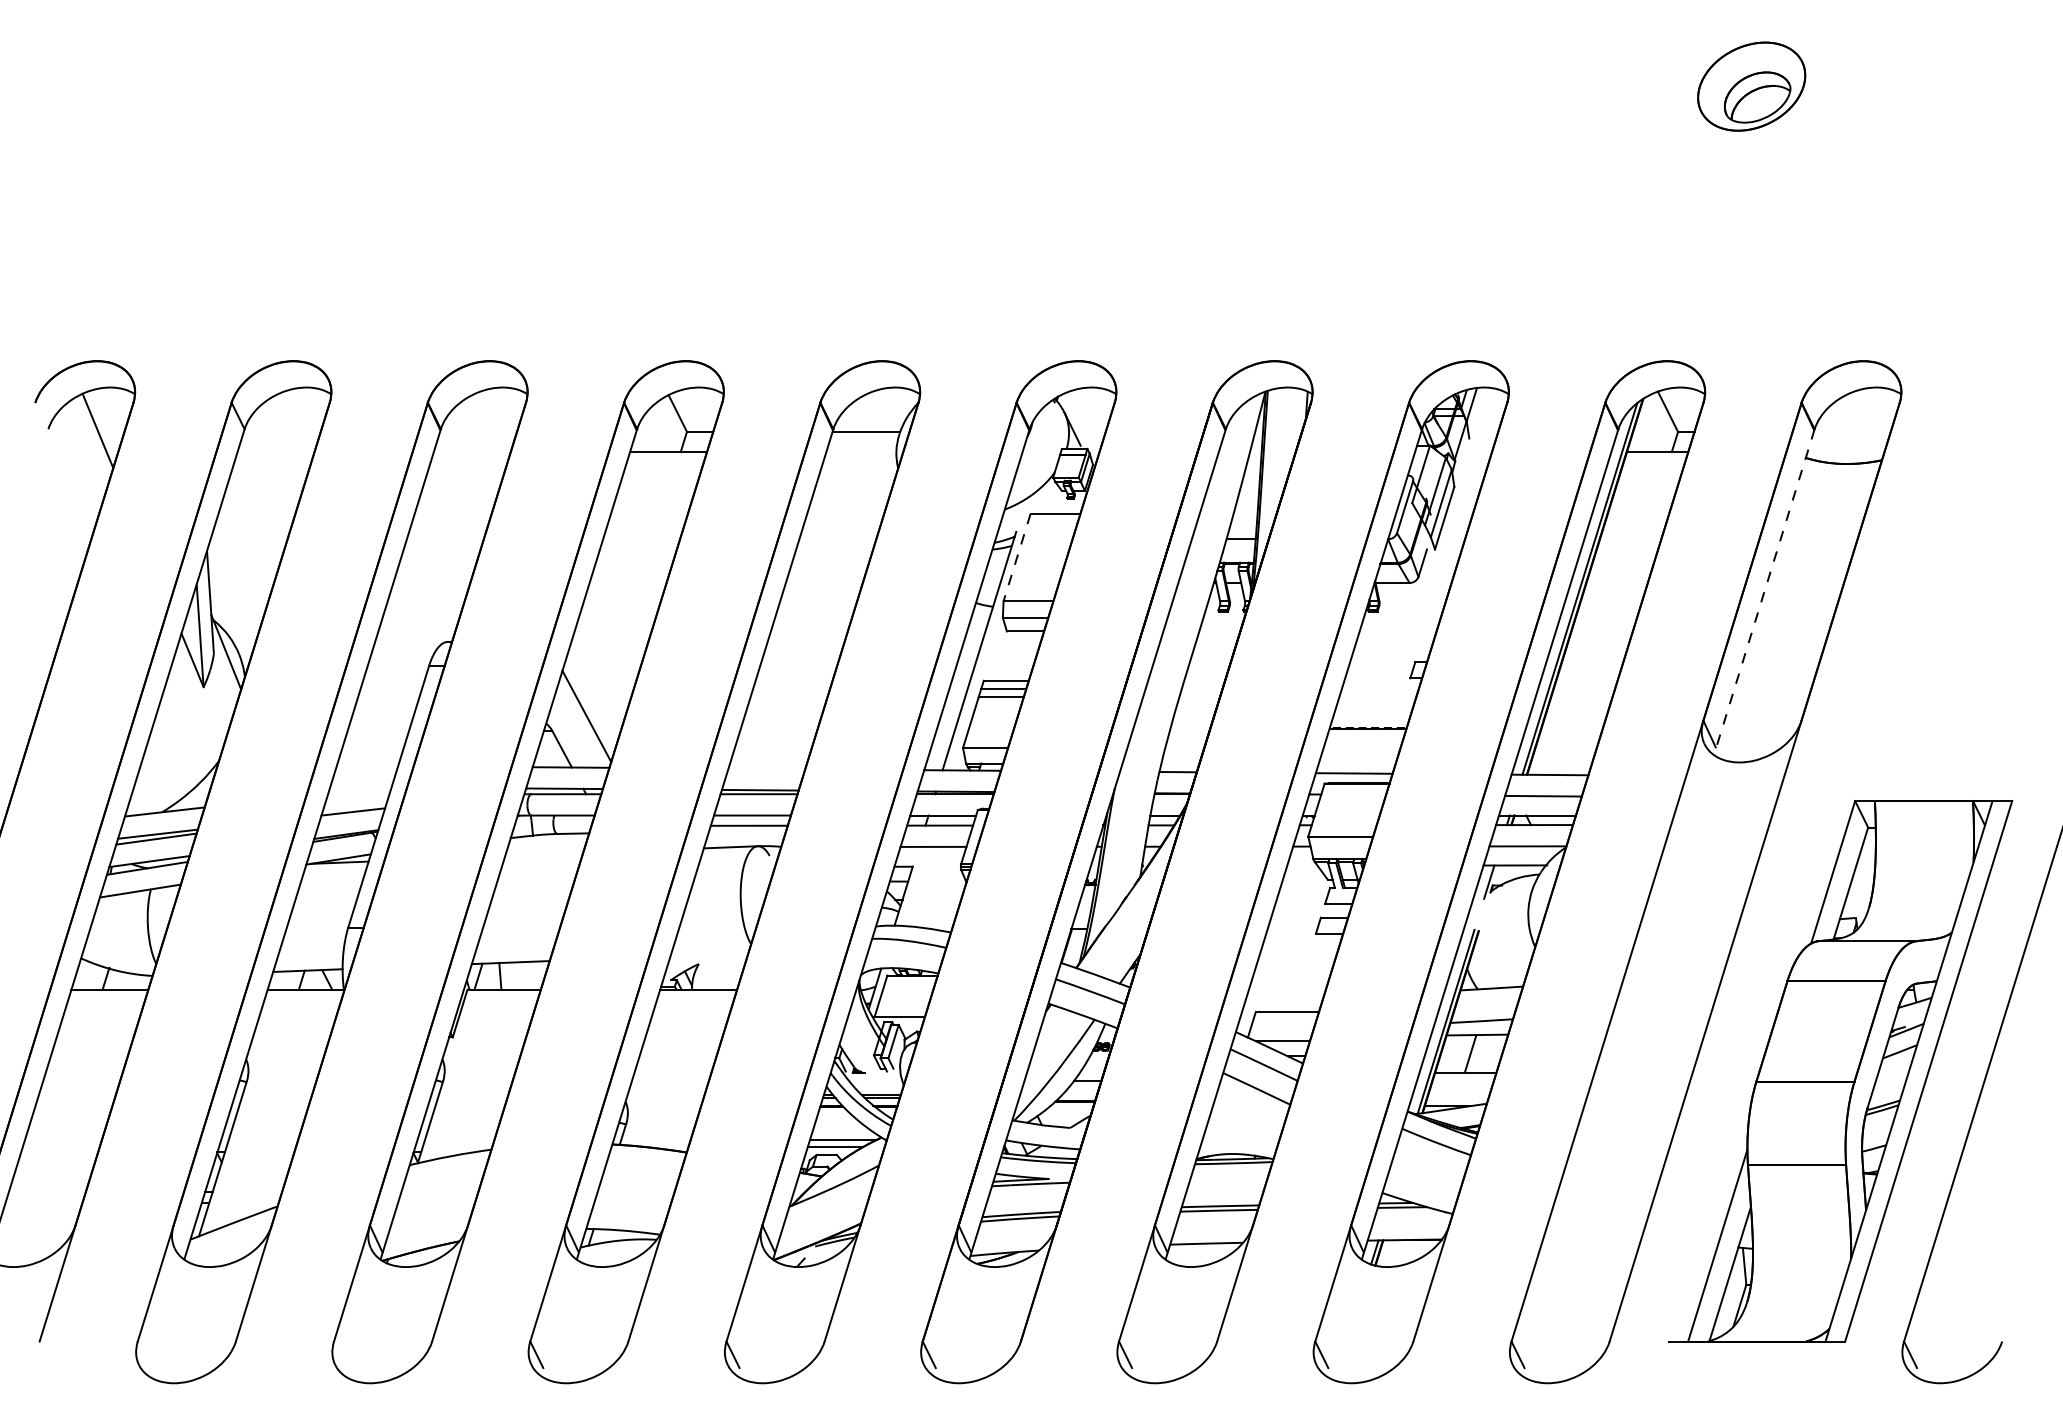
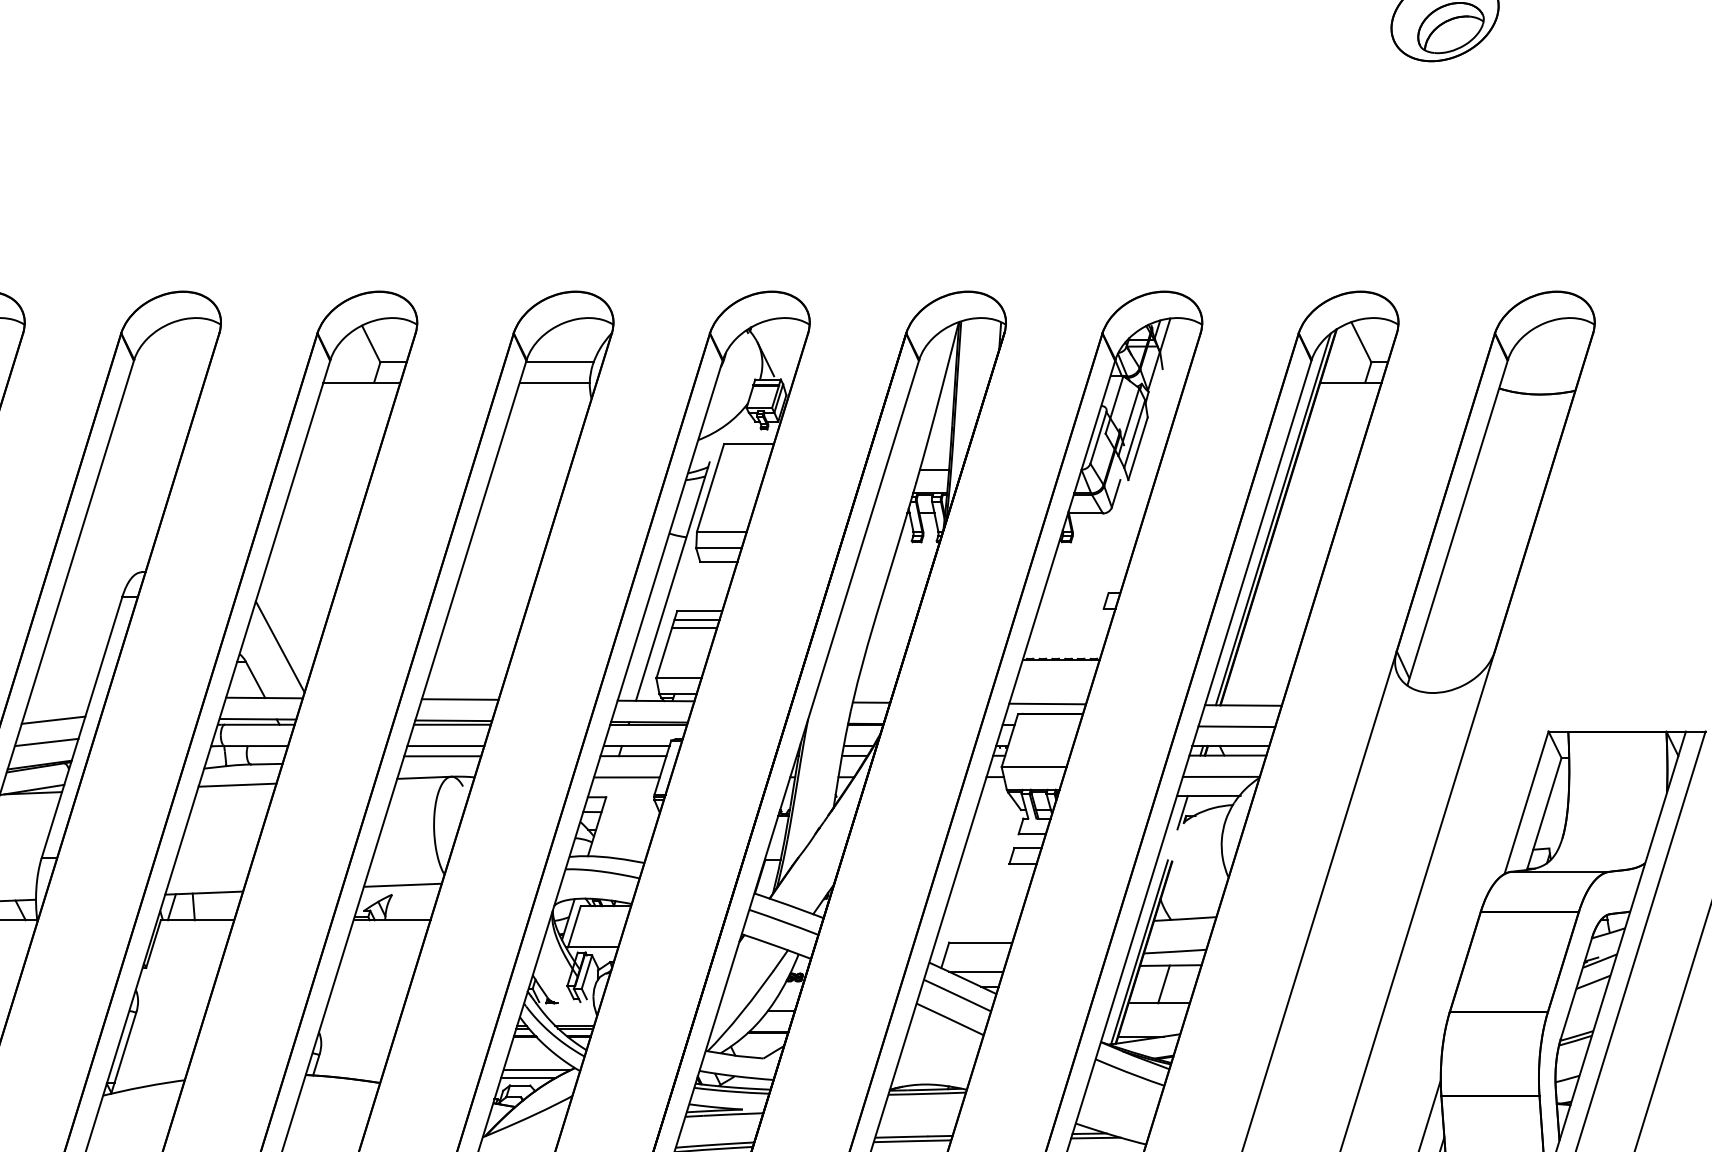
line: (861, 452) -> (554, 383), added
line: (1017, 557) -> (710, 488), dashed -> solid
line: (1764, 592) -> (1457, 523), dashed -> solid
line: (766, 768) -> (459, 699), added
line: (359, 789) -> (52, 720), added
line: (544, 854) -> (237, 785), added
line: (709, 954) -> (402, 885), added

